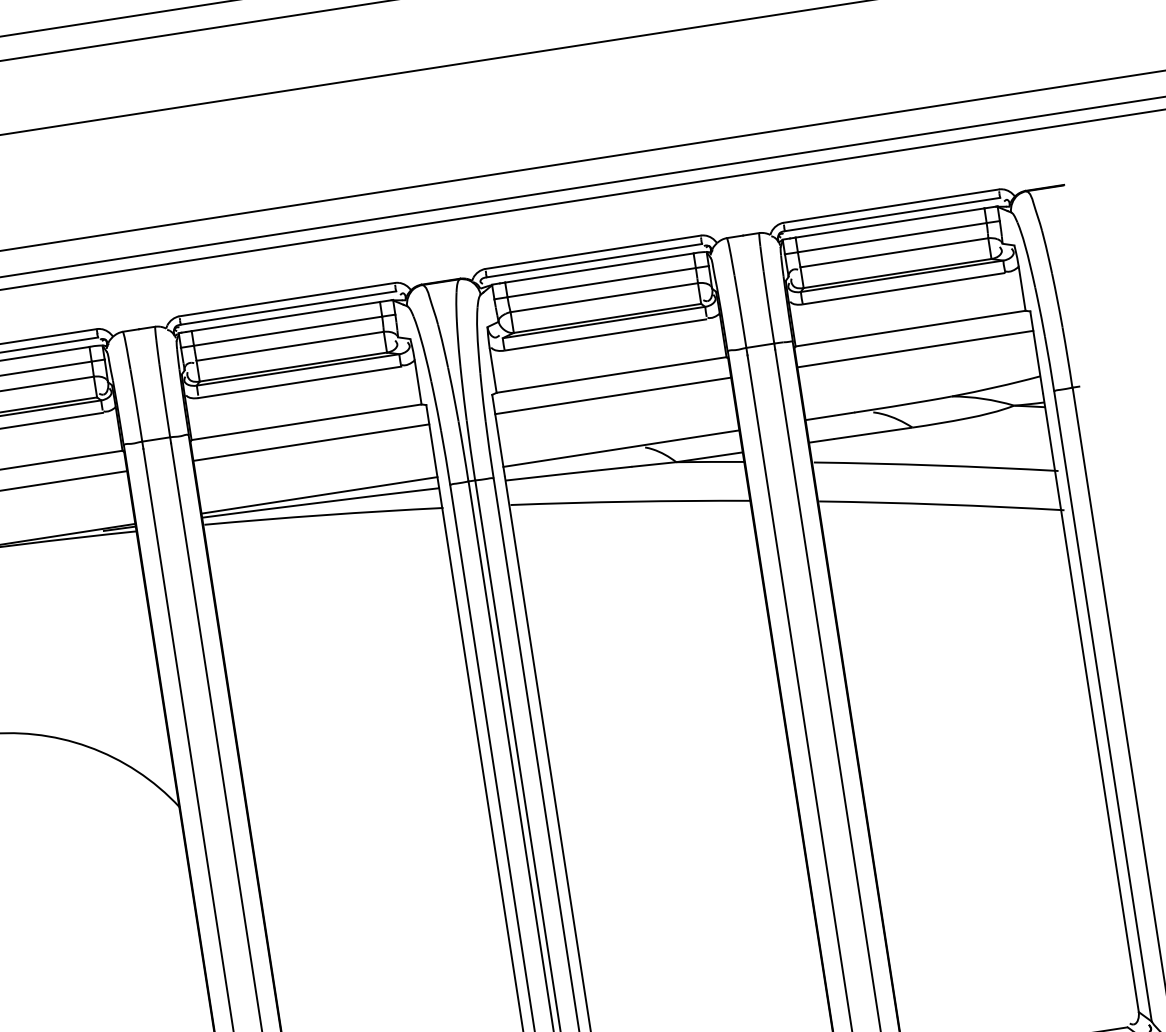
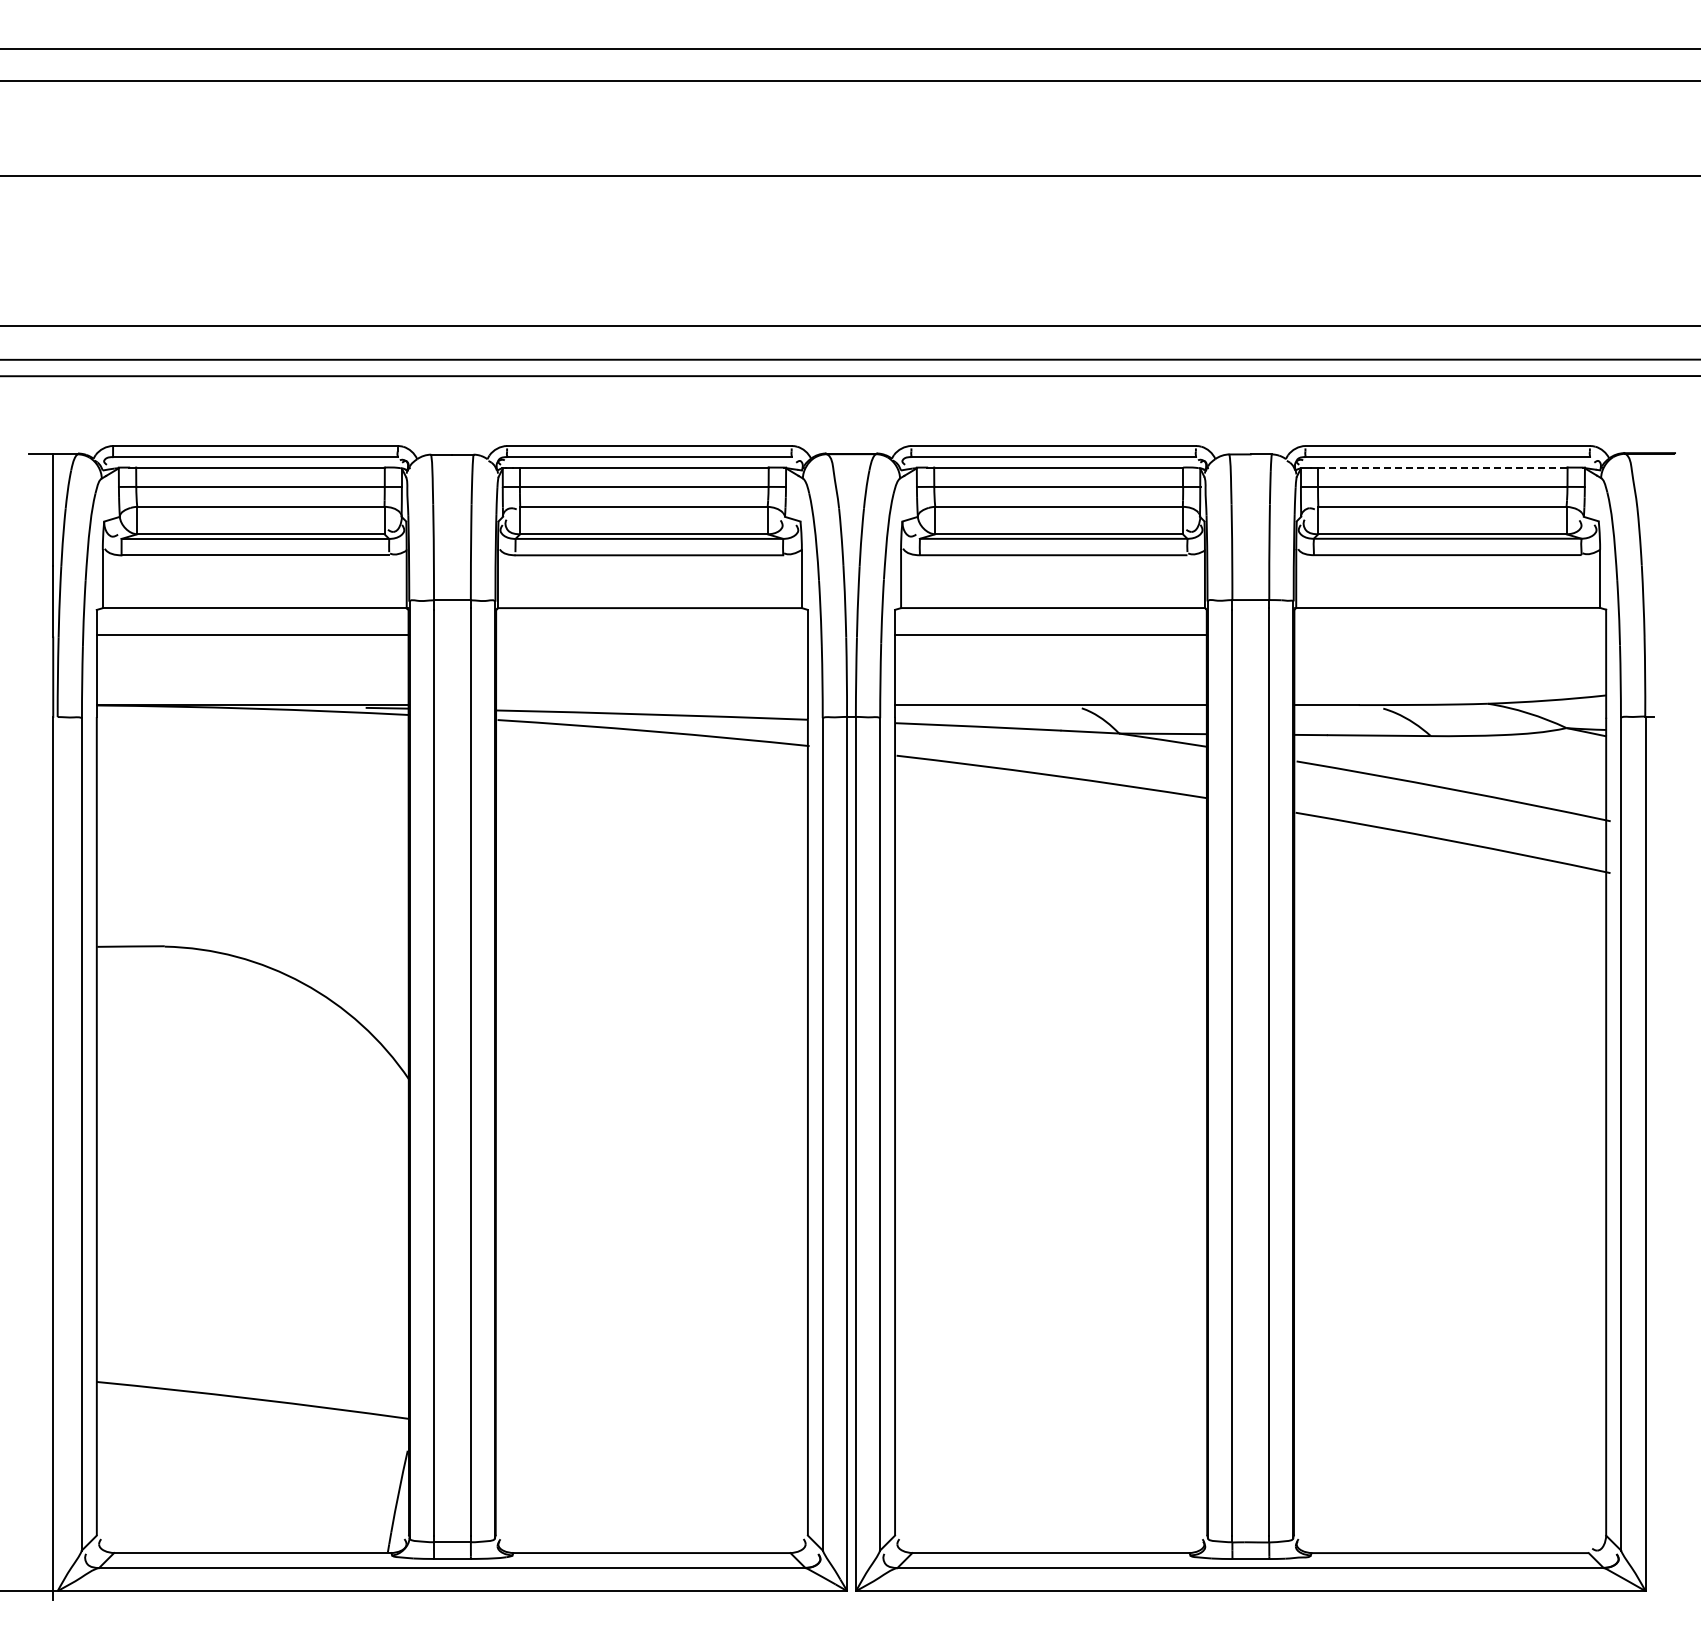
line: (889, 223) -> (1442, 467), solid -> dashed
line: (915, 349) -> (1450, 635), removed
line: (310, 442) -> (651, 635), removed
line: (319, 495) -> (651, 705), removed

